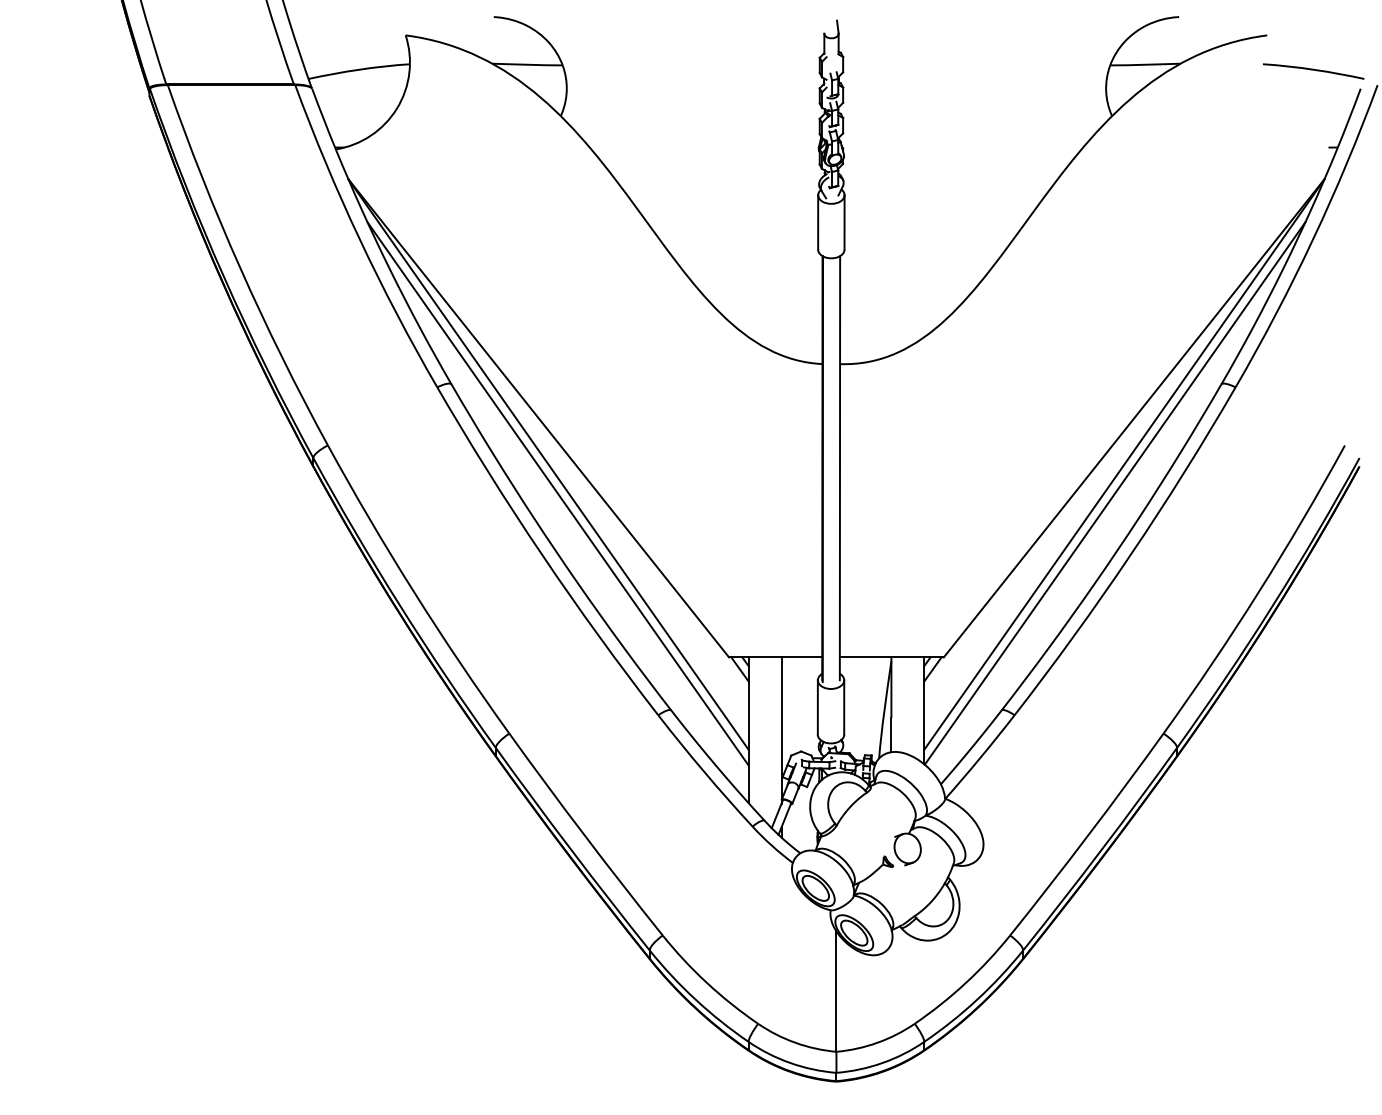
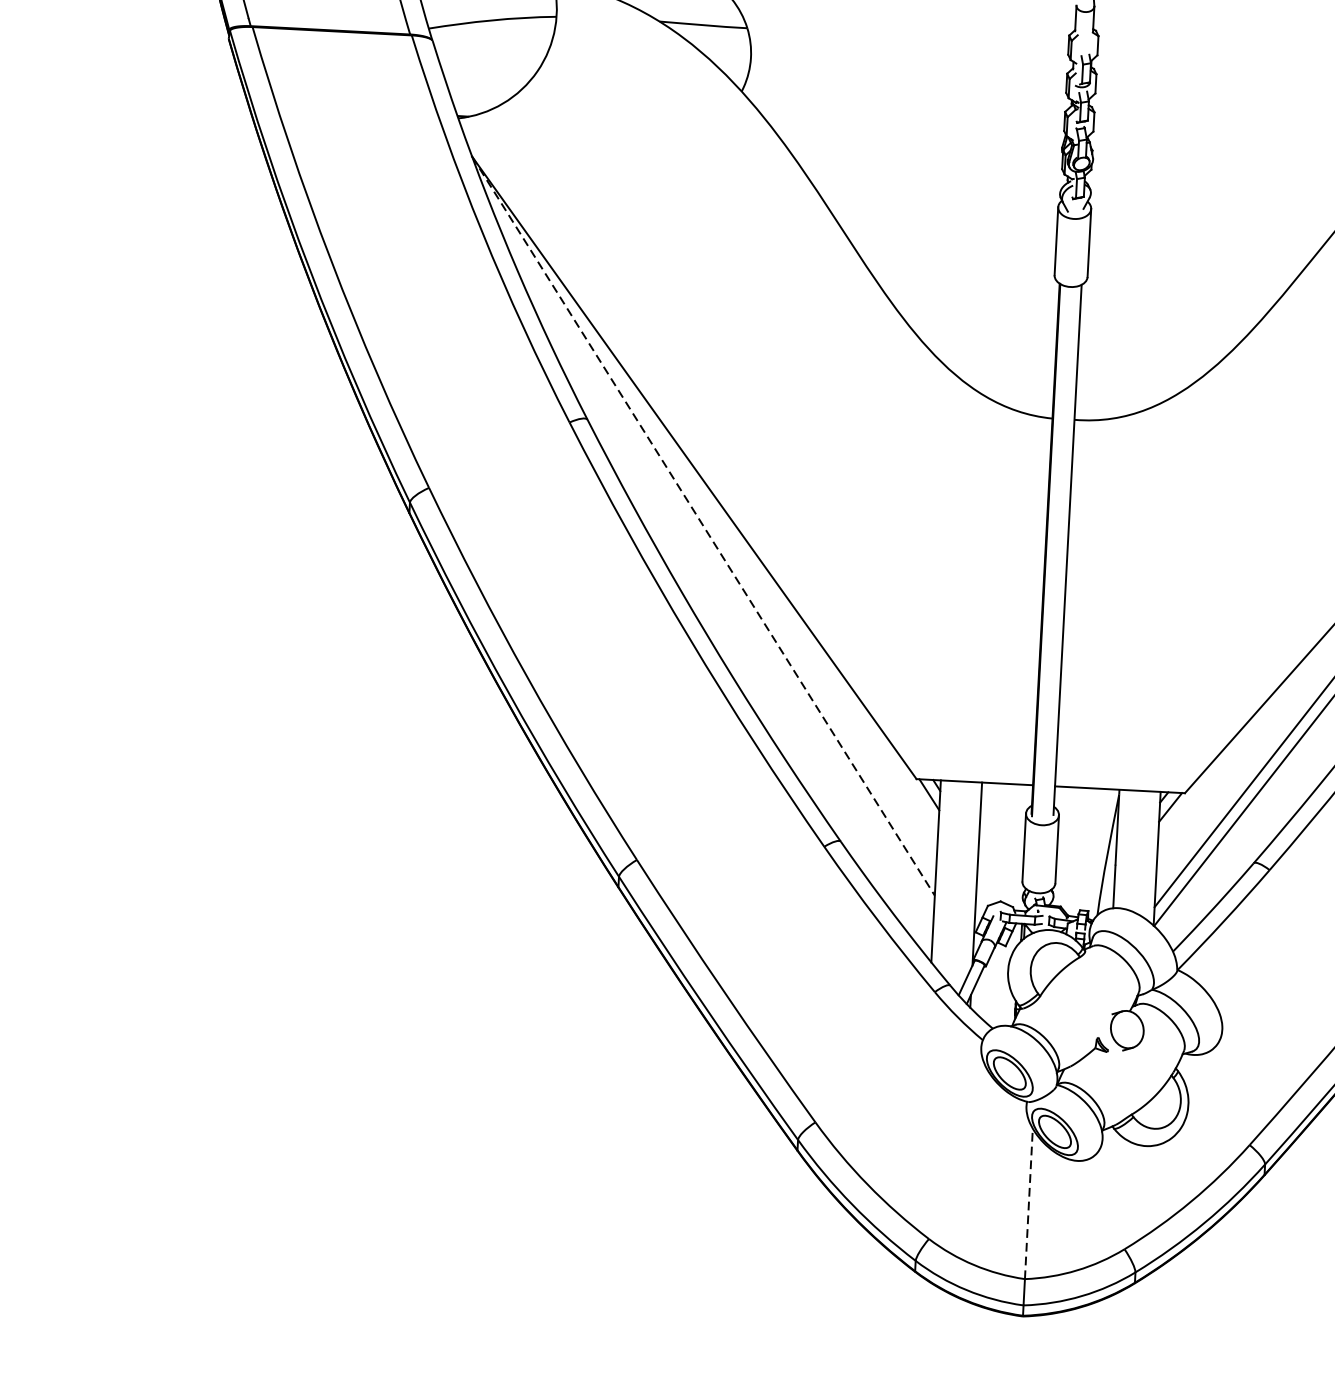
line: (548, 464) -> (703, 526), solid -> dashed
line: (557, 493) -> (712, 563), removed
line: (836, 991) -> (1028, 1203), solid -> dashed

